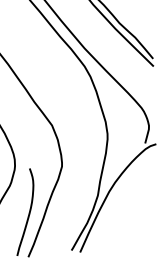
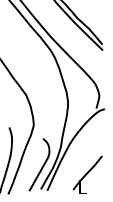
curve: (73, 220) -> (42, 166), added
part: (133, 231) -> (87, 174), added

